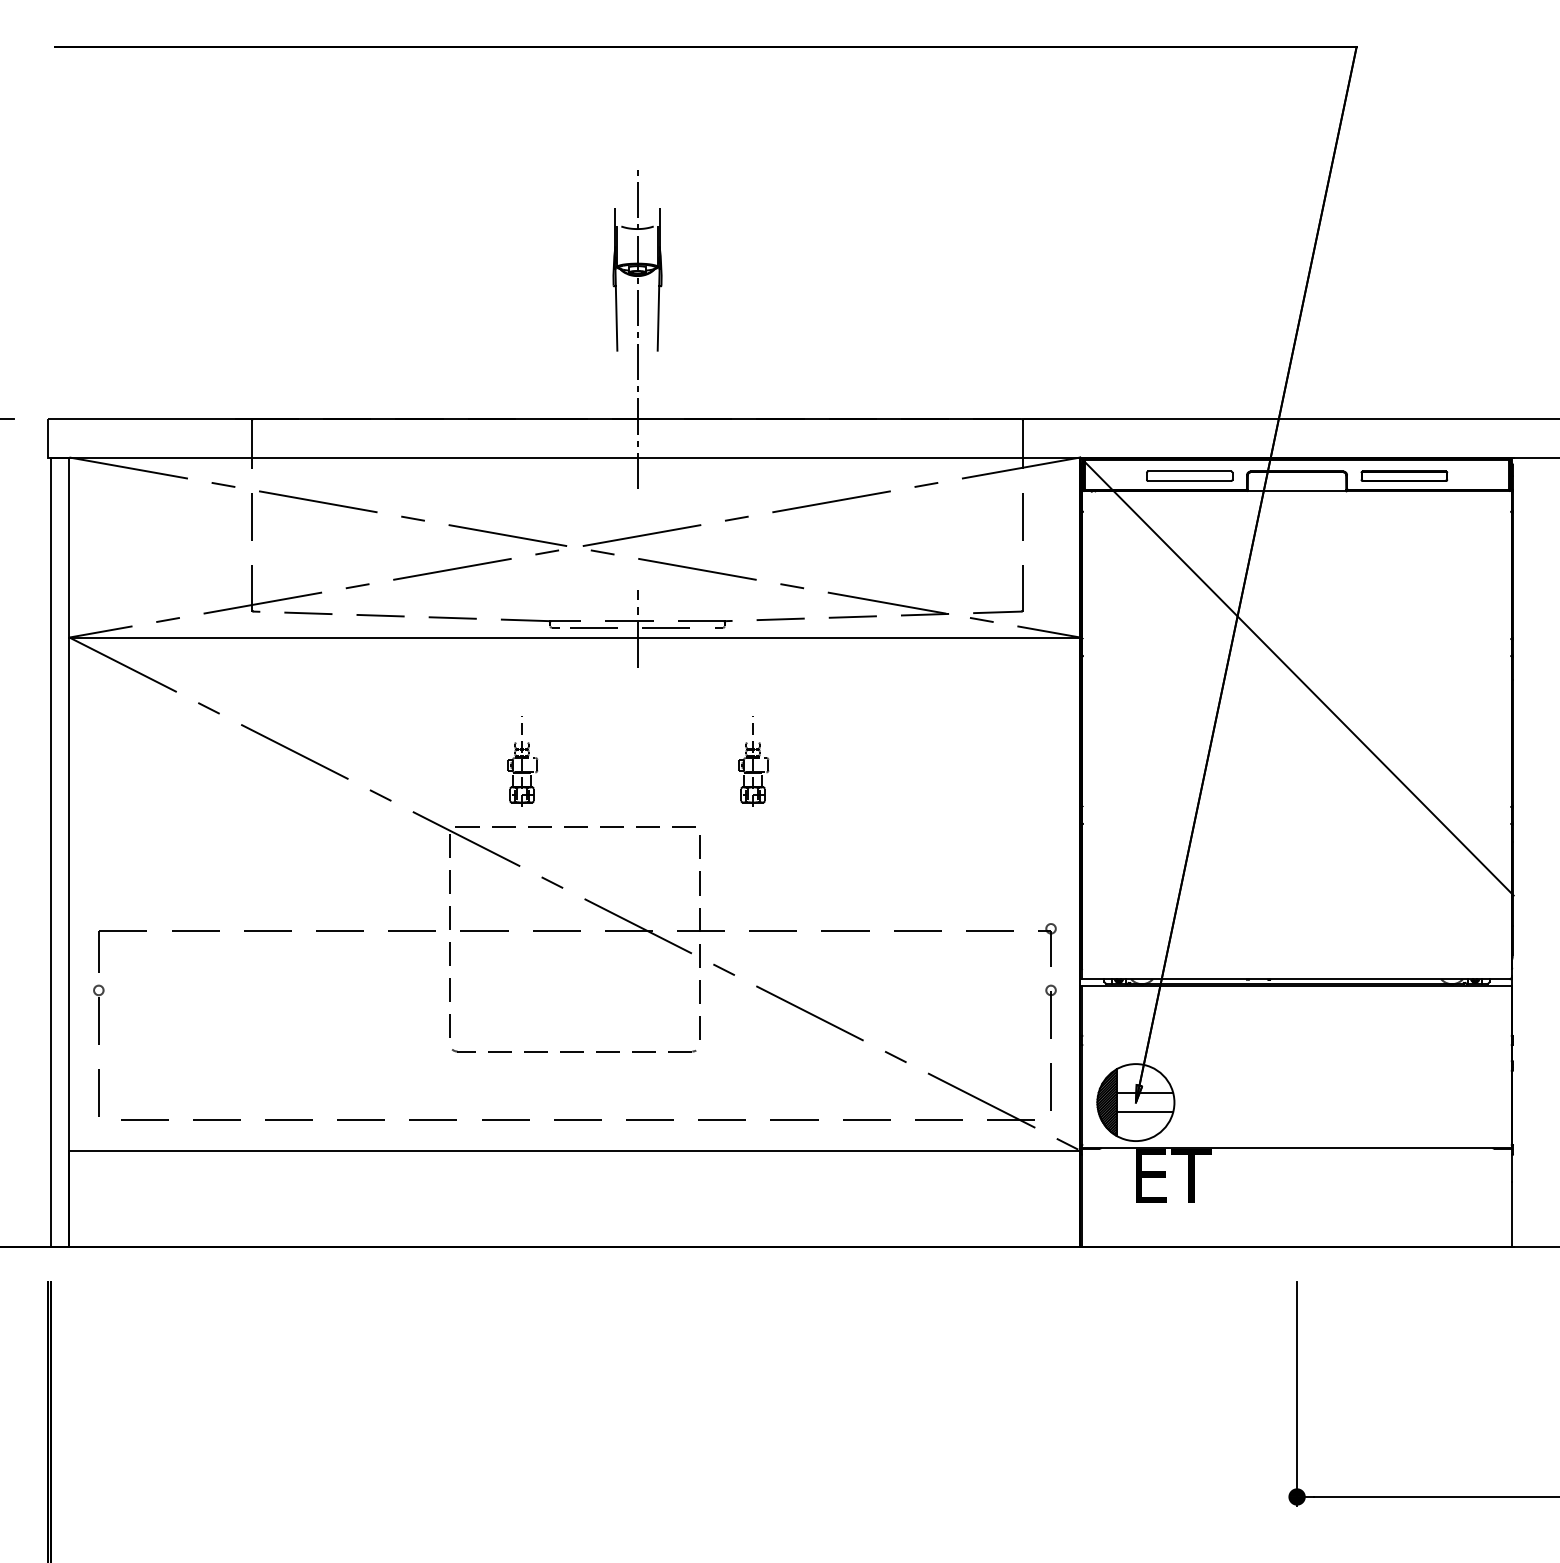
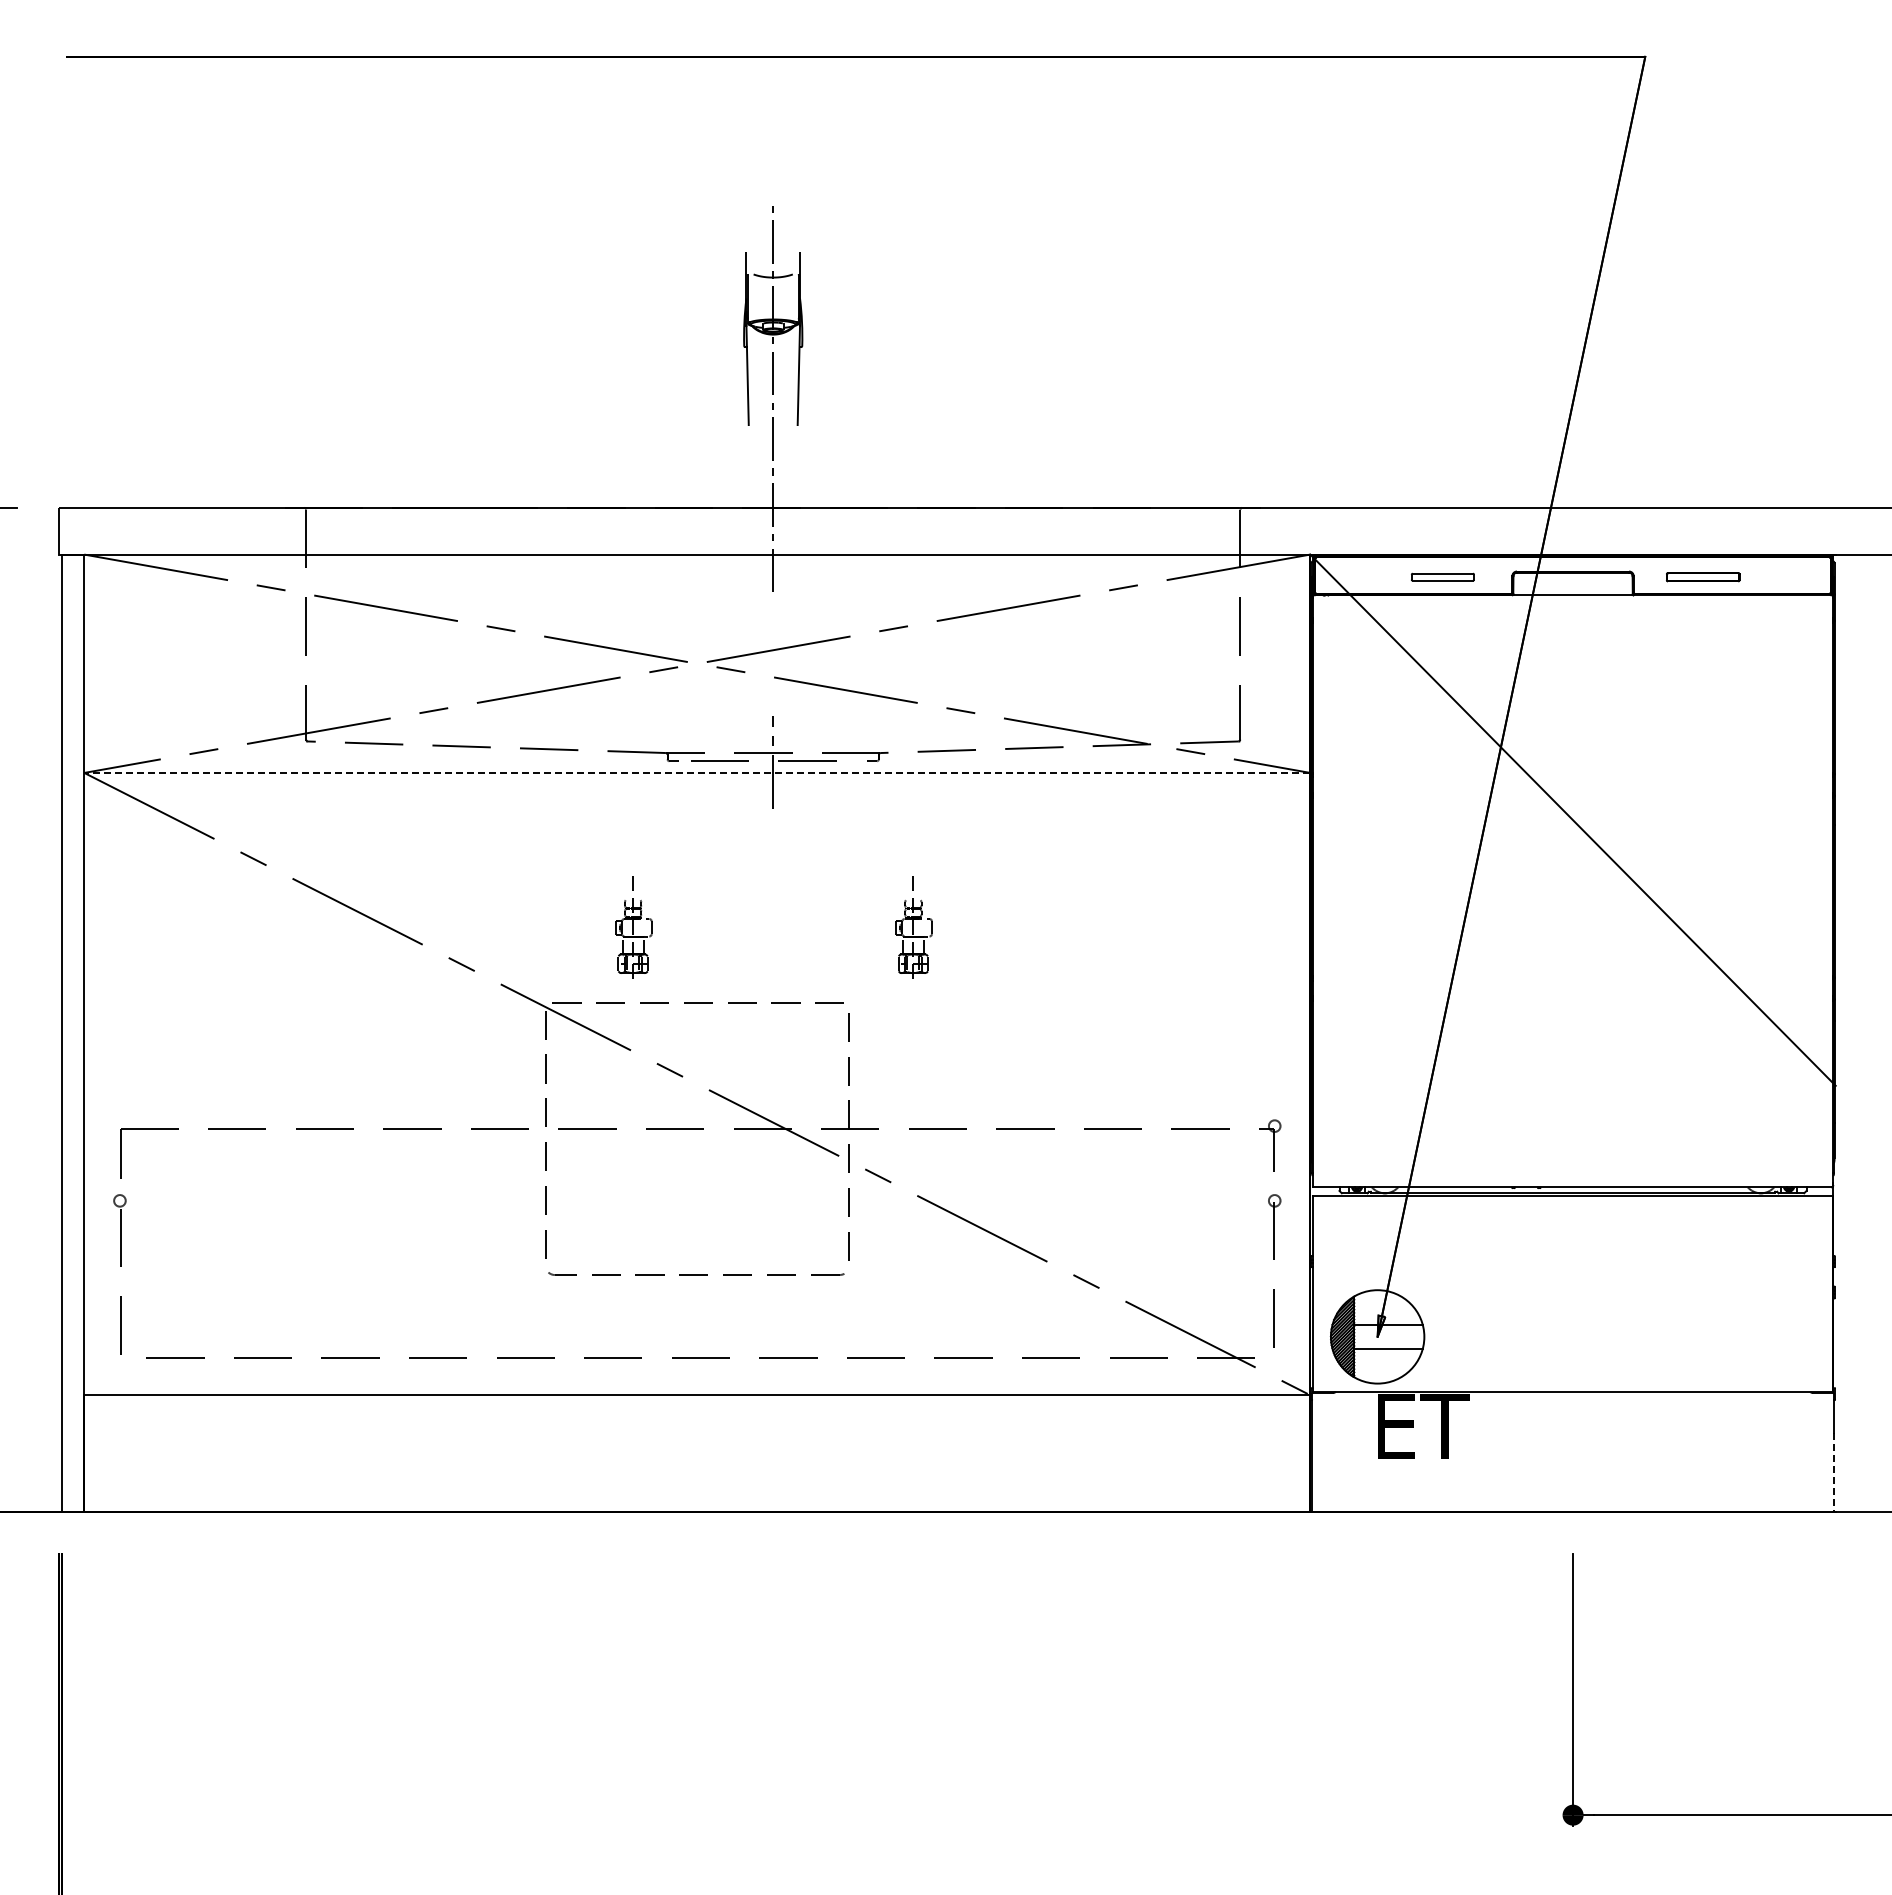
part: (1189, 475) -> (1442, 576), size x0.6
part: (1403, 475) -> (1702, 576), size x0.7
line: (574, 637) -> (696, 772), solid -> dashed
line: (1511, 1214) -> (1833, 1472), solid -> dashed

